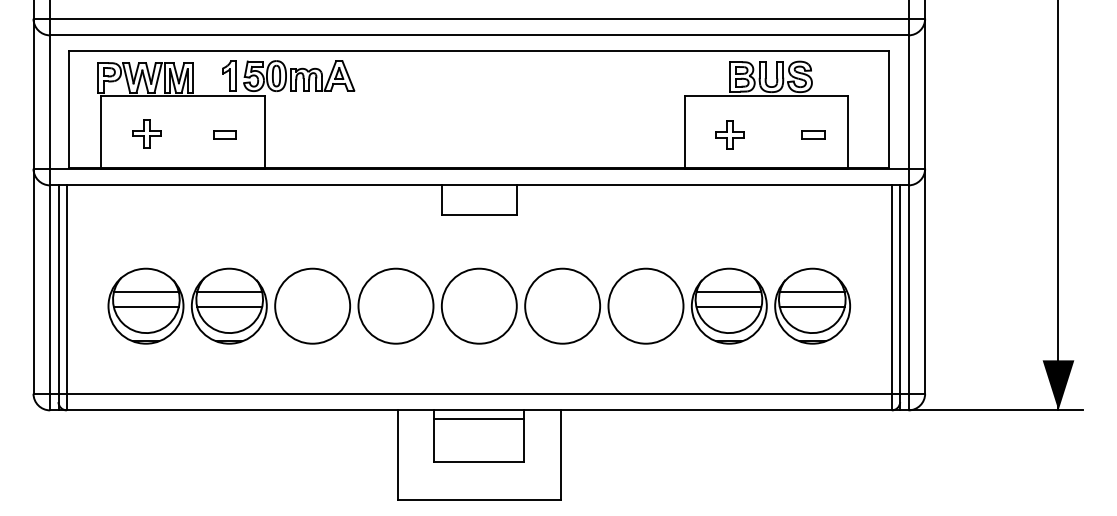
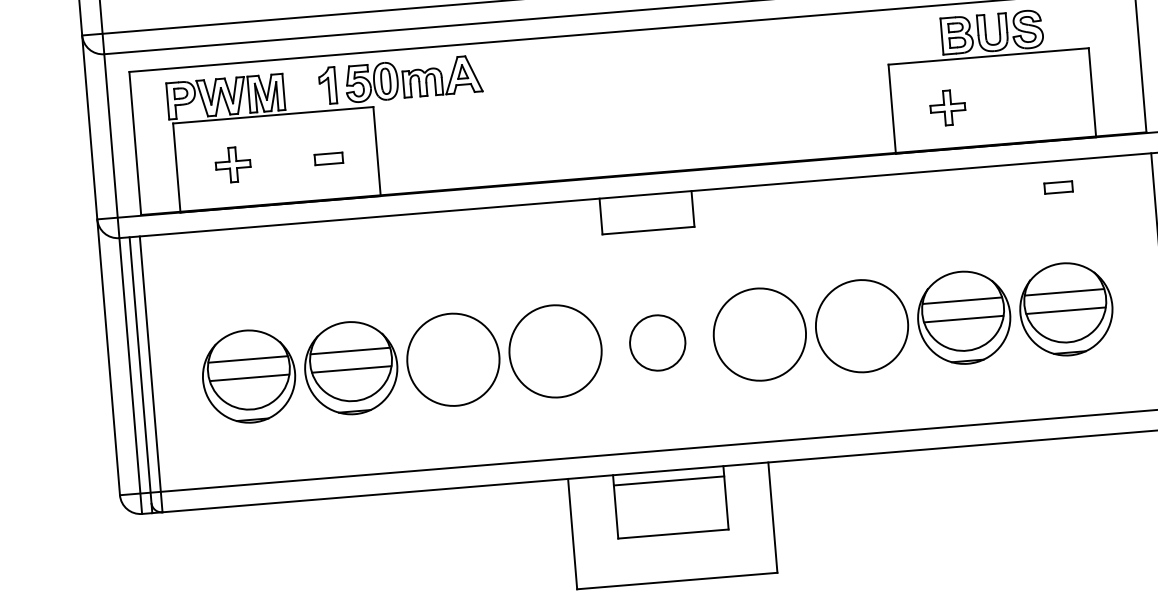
part: (813, 134) -> (1058, 186), moved
circle: (478, 305) -> (656, 342), size x0.6

